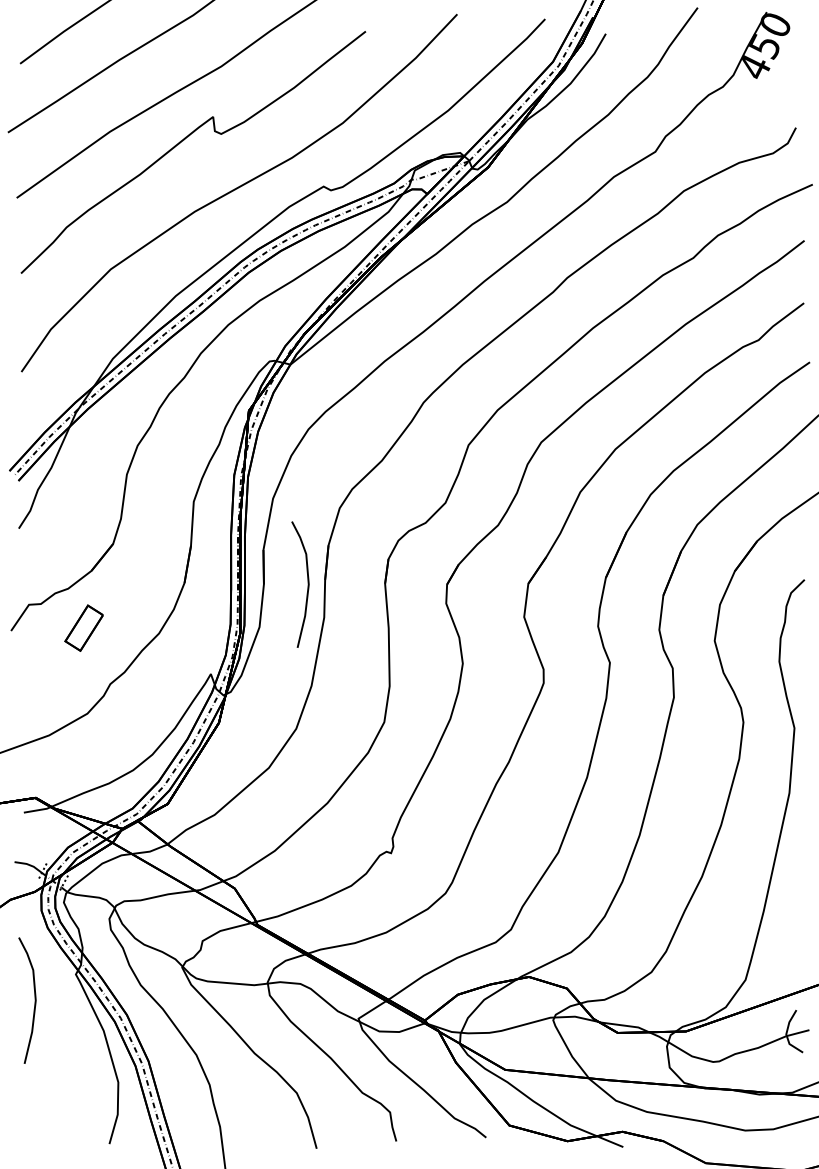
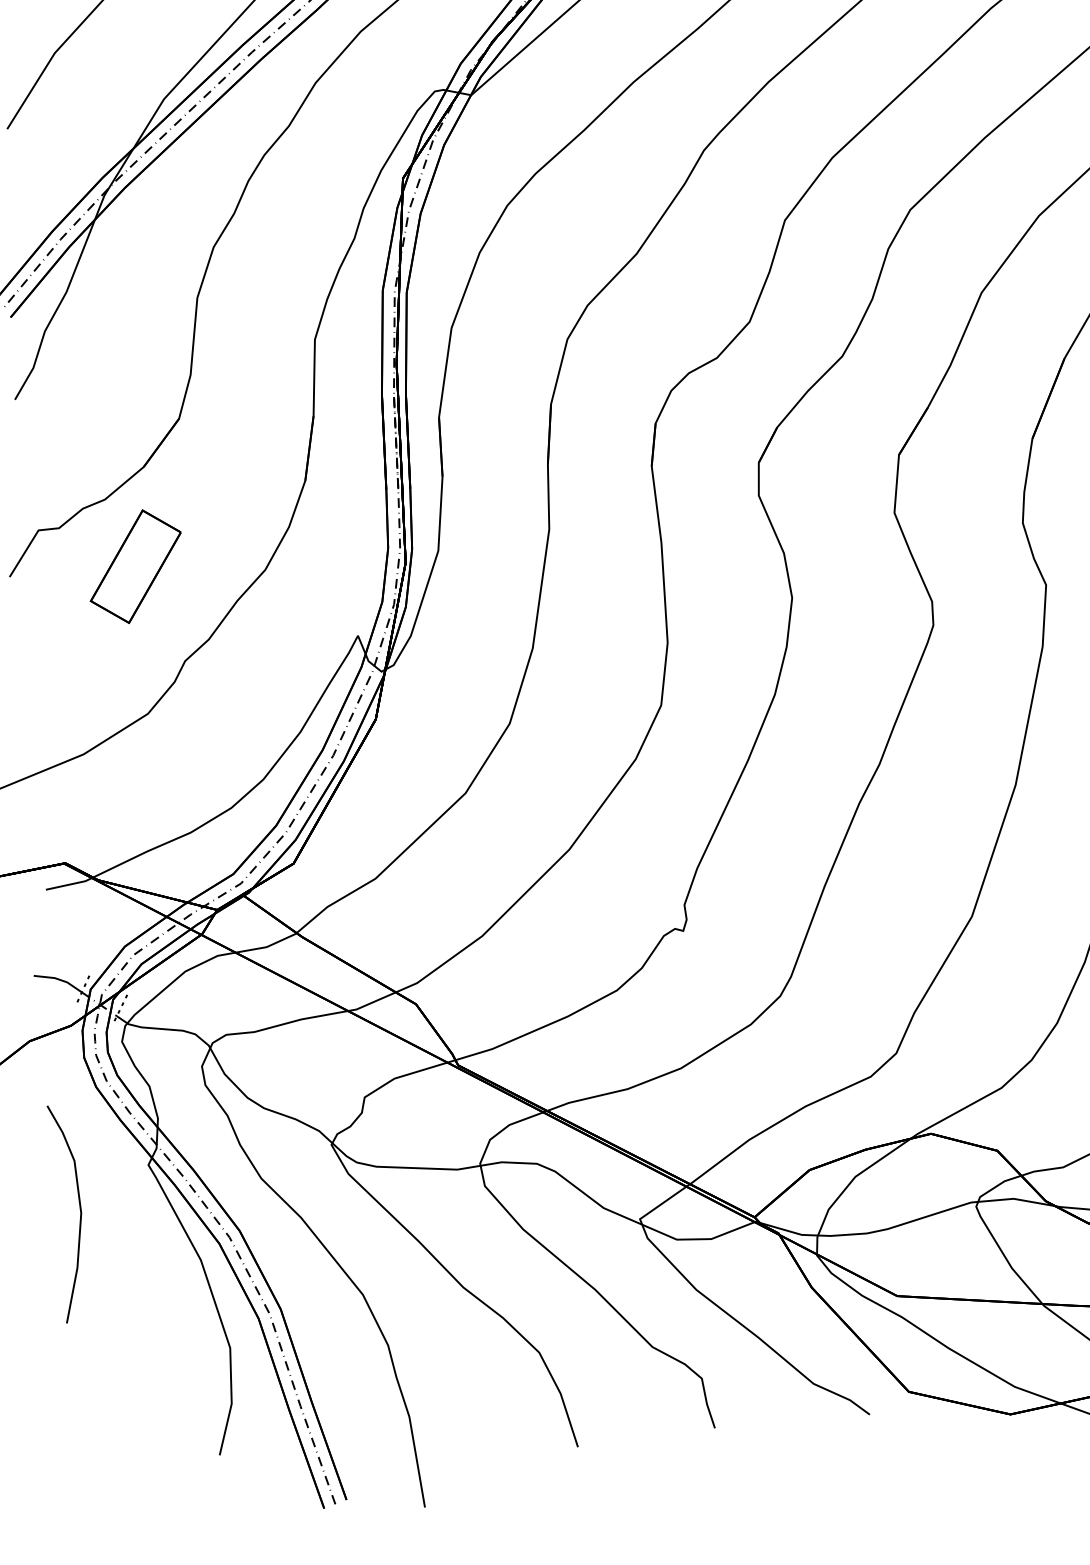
curve: (307, 584) -> (517, 473), removed
part: (83, 627) -> (134, 565), size x1.43

